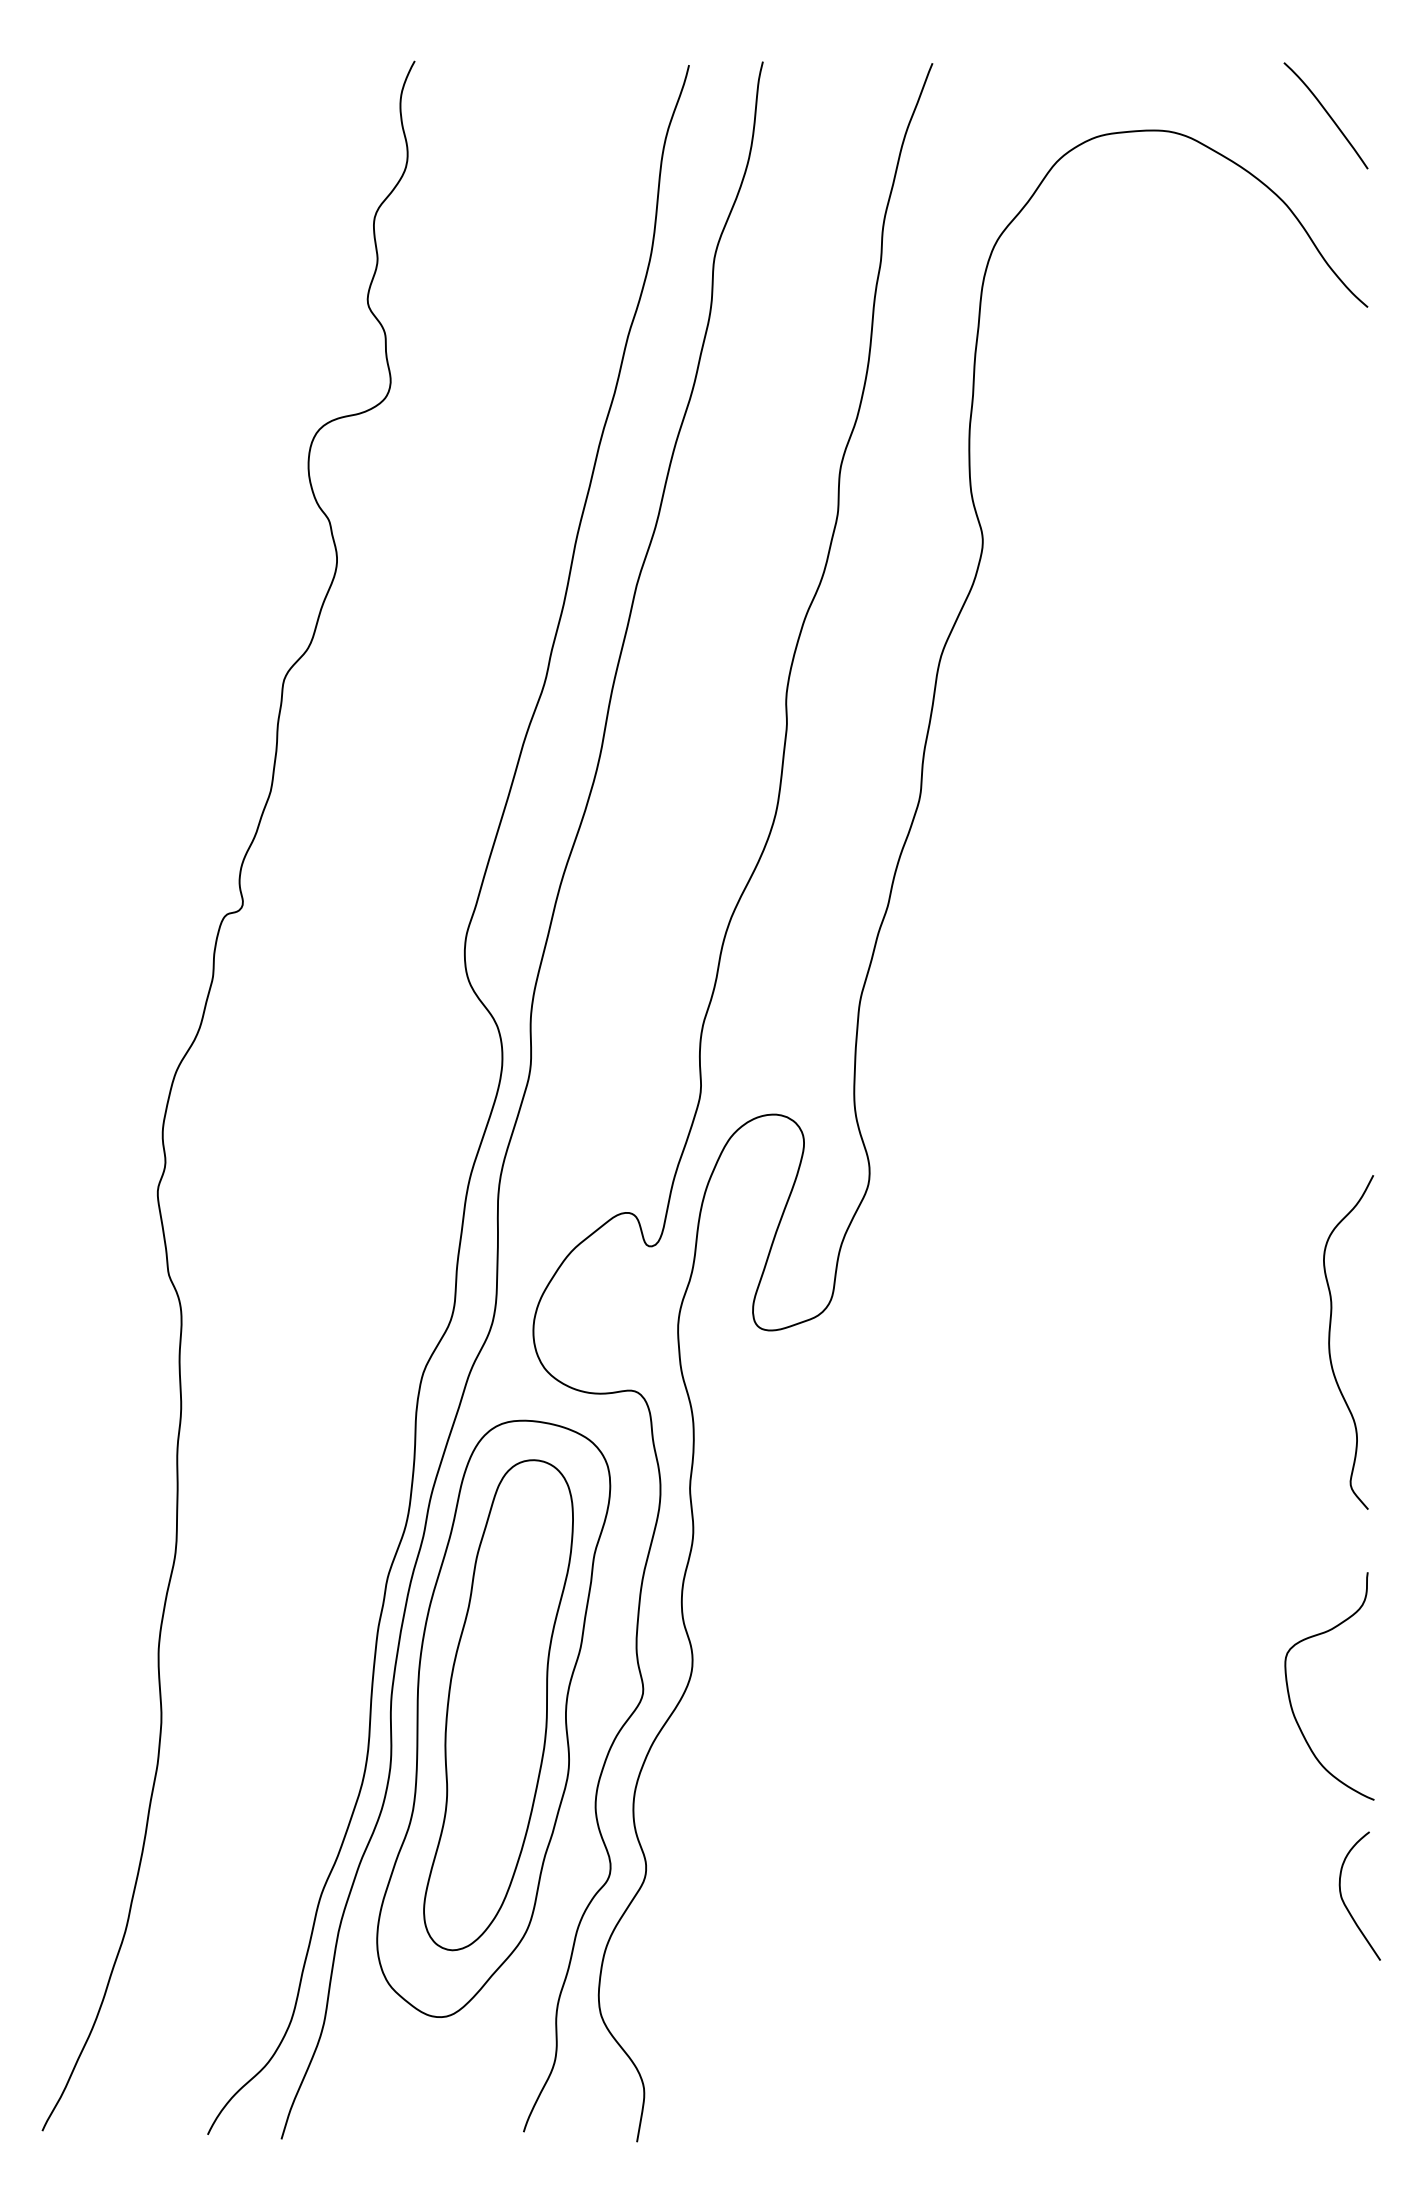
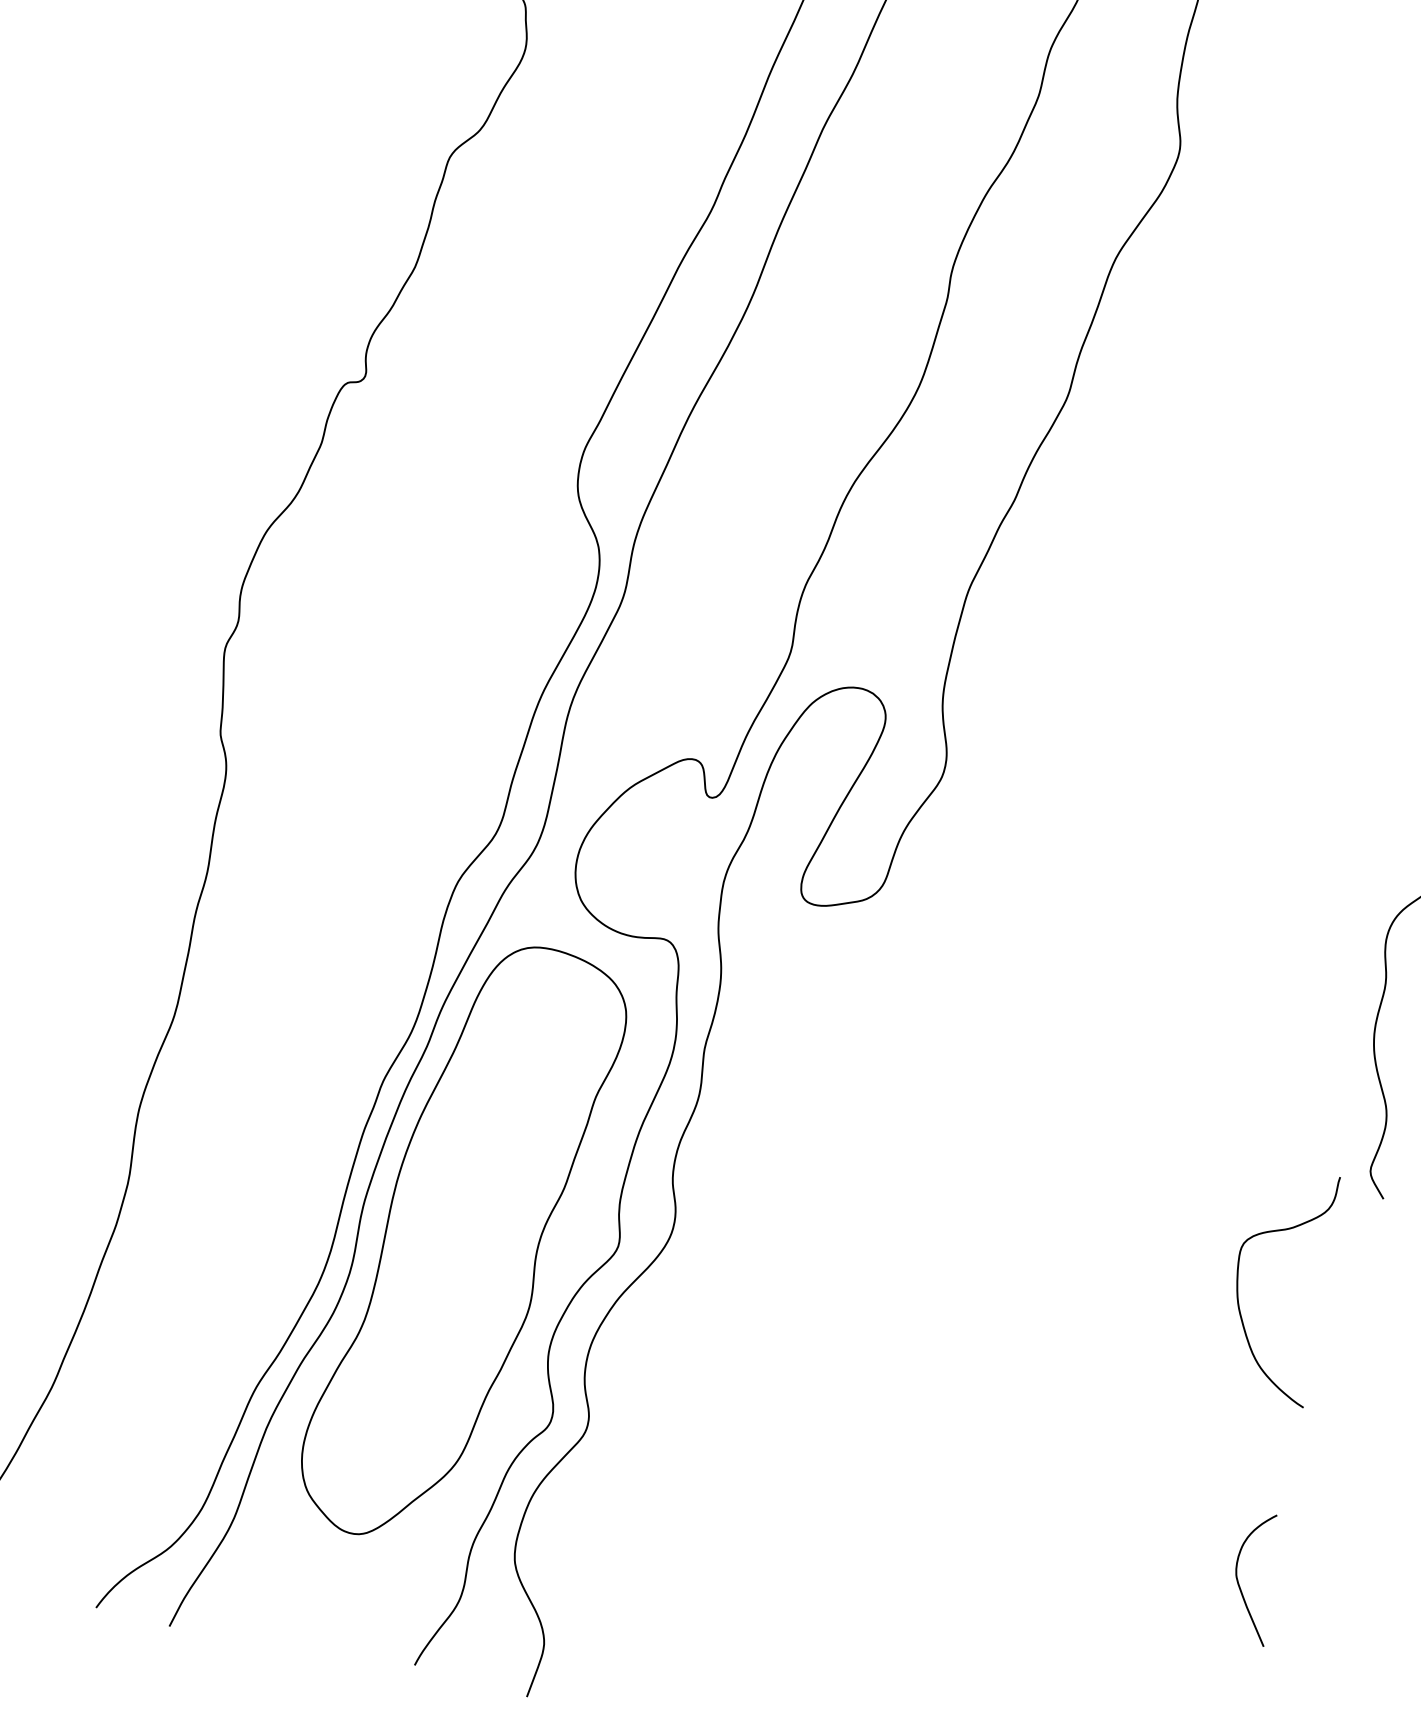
curve: (1289, 1692) -> (1238, 1283), moved
part: (498, 1705) -> (470, 1230), removed
curve: (1345, 1903) -> (1239, 1582), moved

